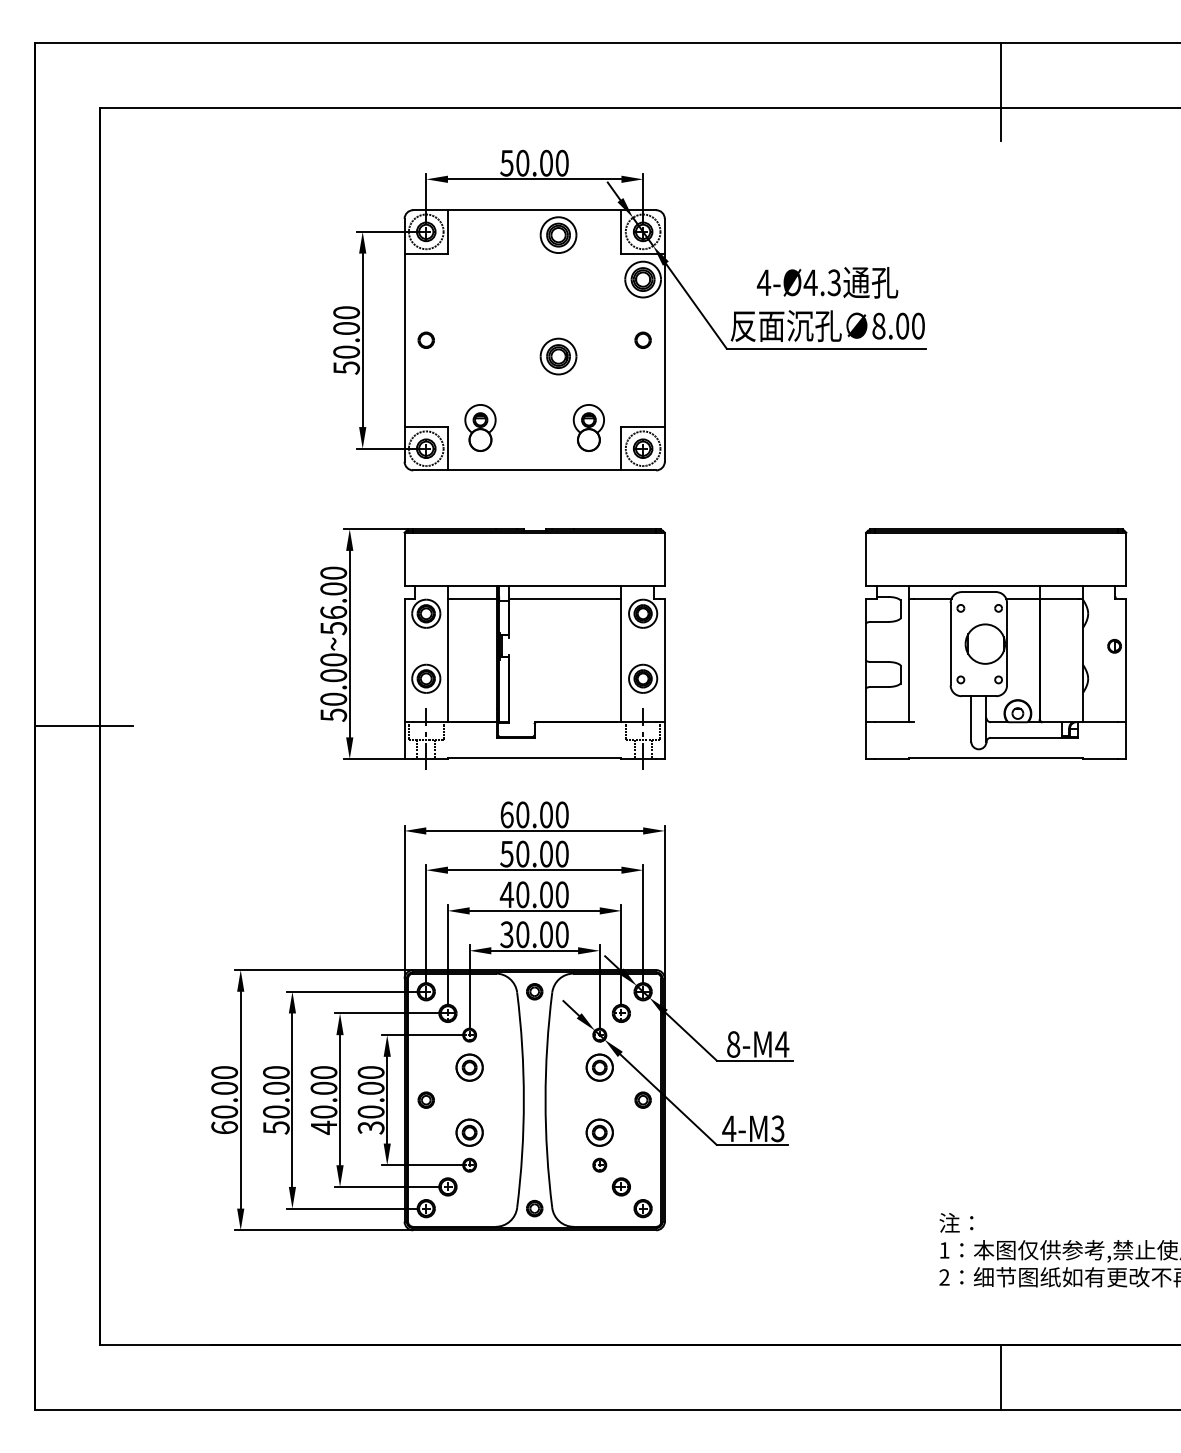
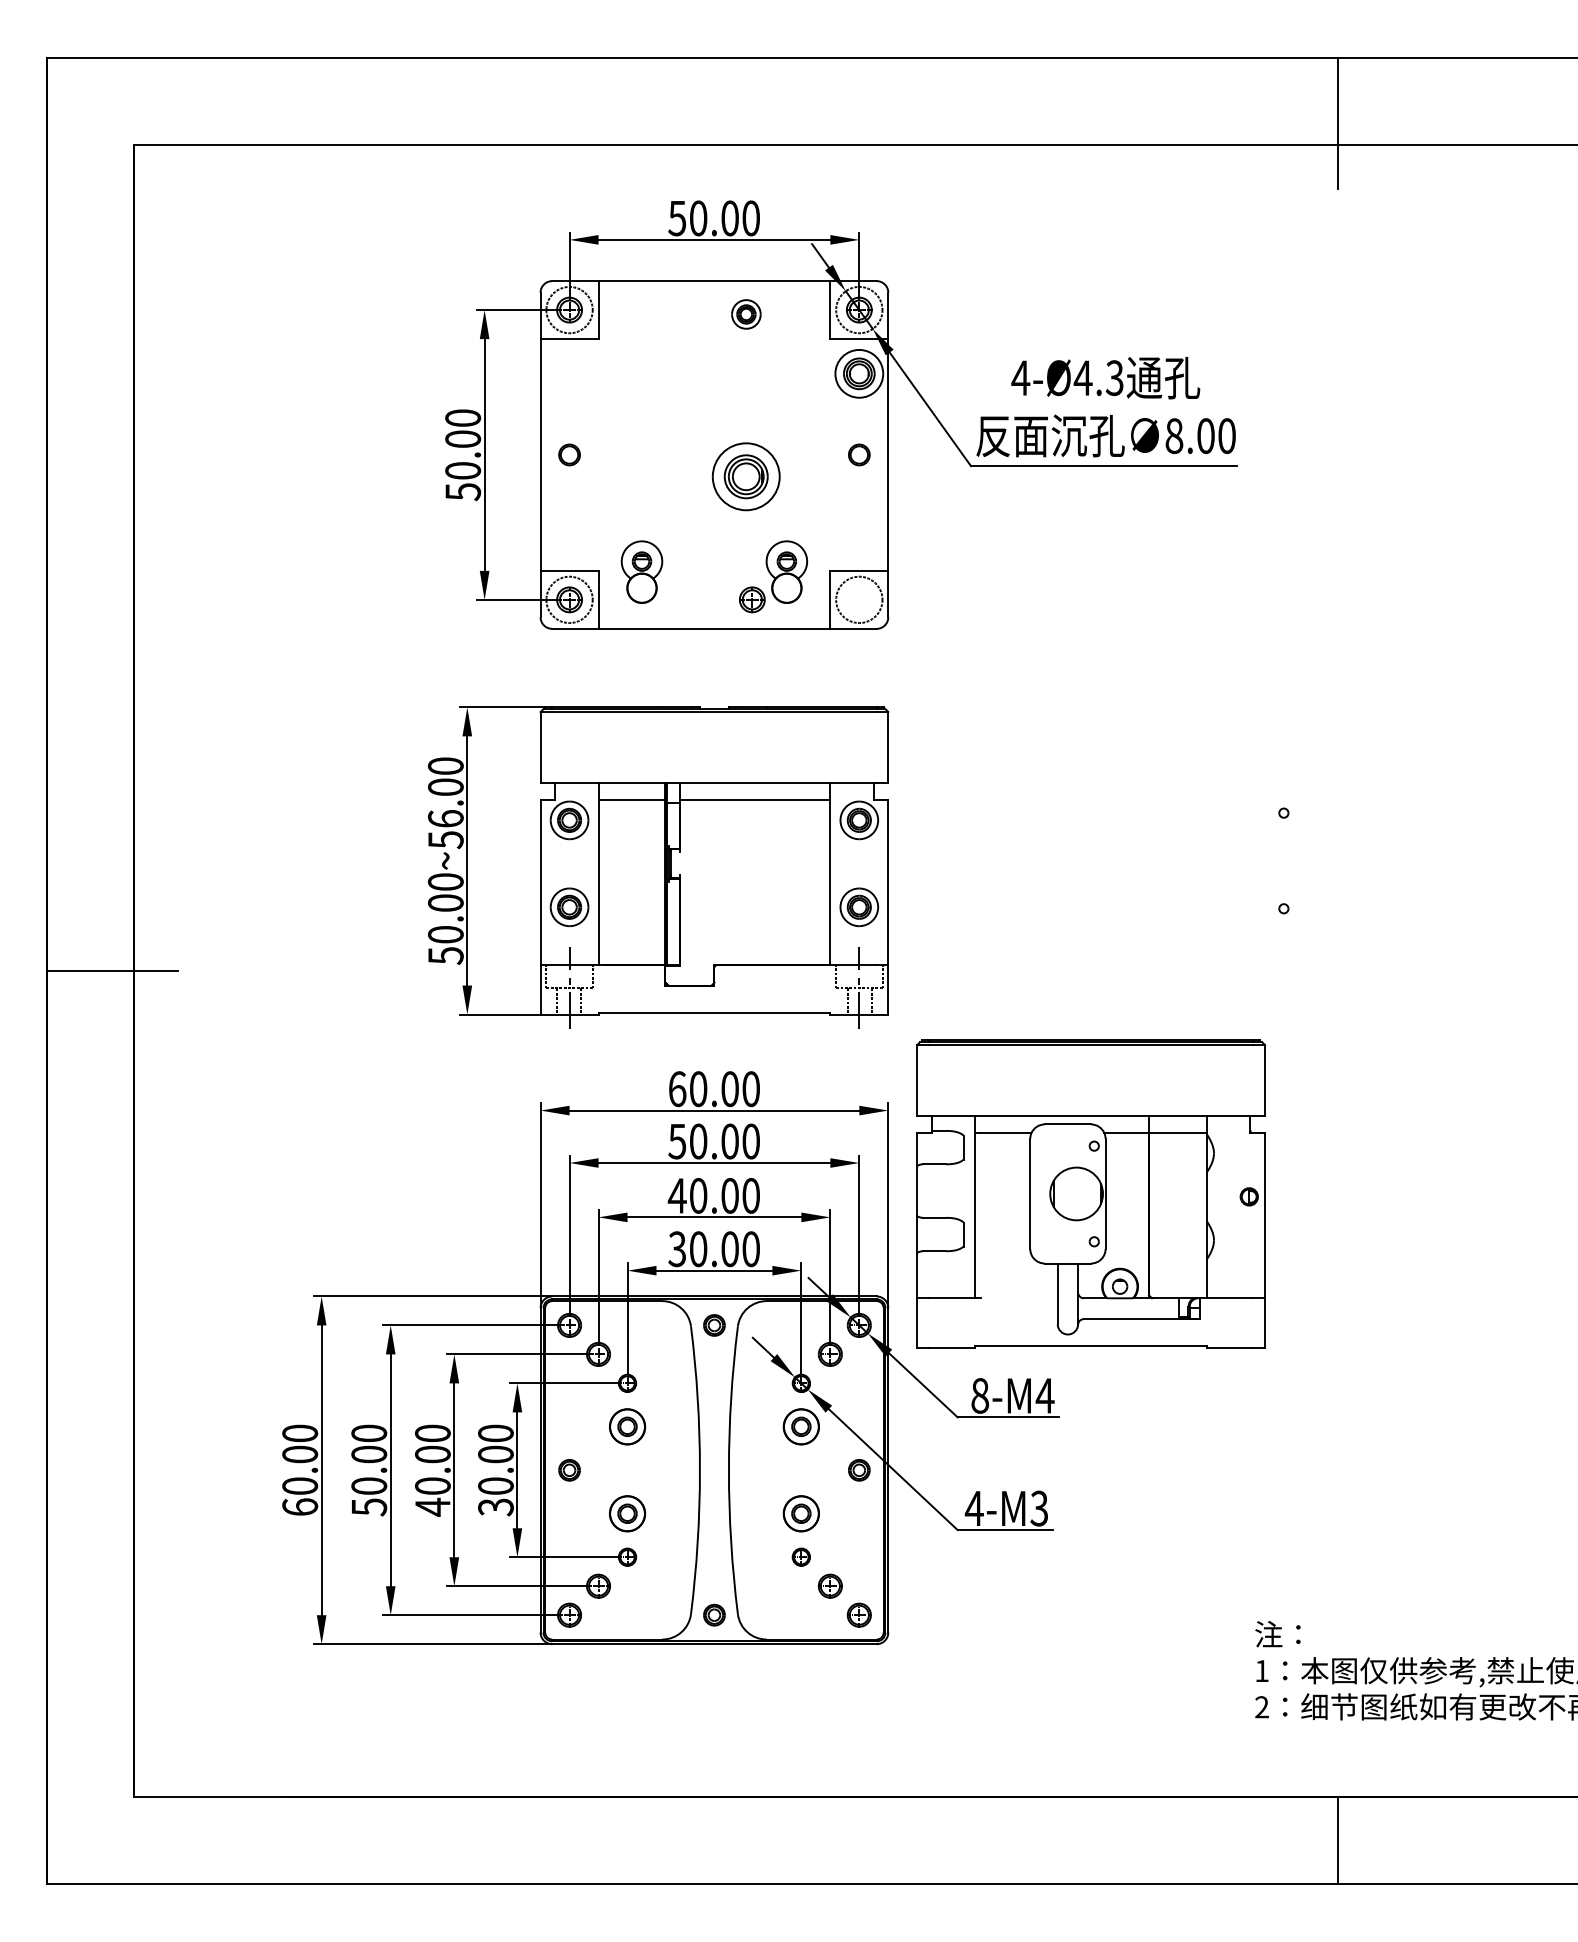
part: (558, 235) -> (746, 314), size x0.6
part: (558, 356) -> (746, 476), size x1.4
part: (643, 448) -> (752, 599), moved
part: (995, 643) -> (1090, 1193), moved

